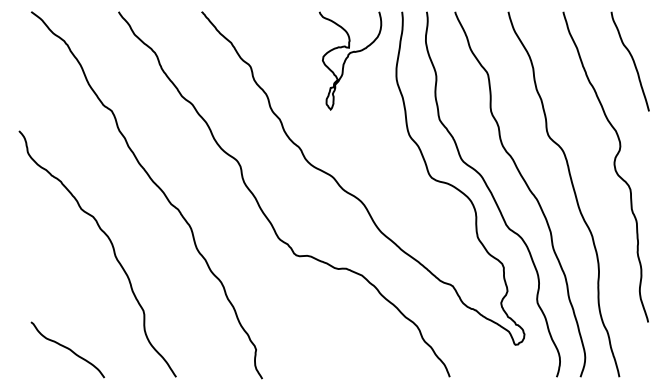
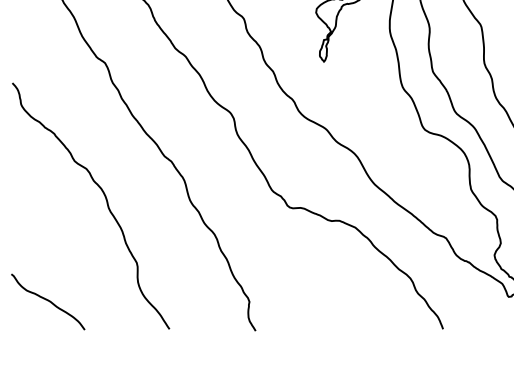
curve: (67, 349) -> (47, 301), moved

